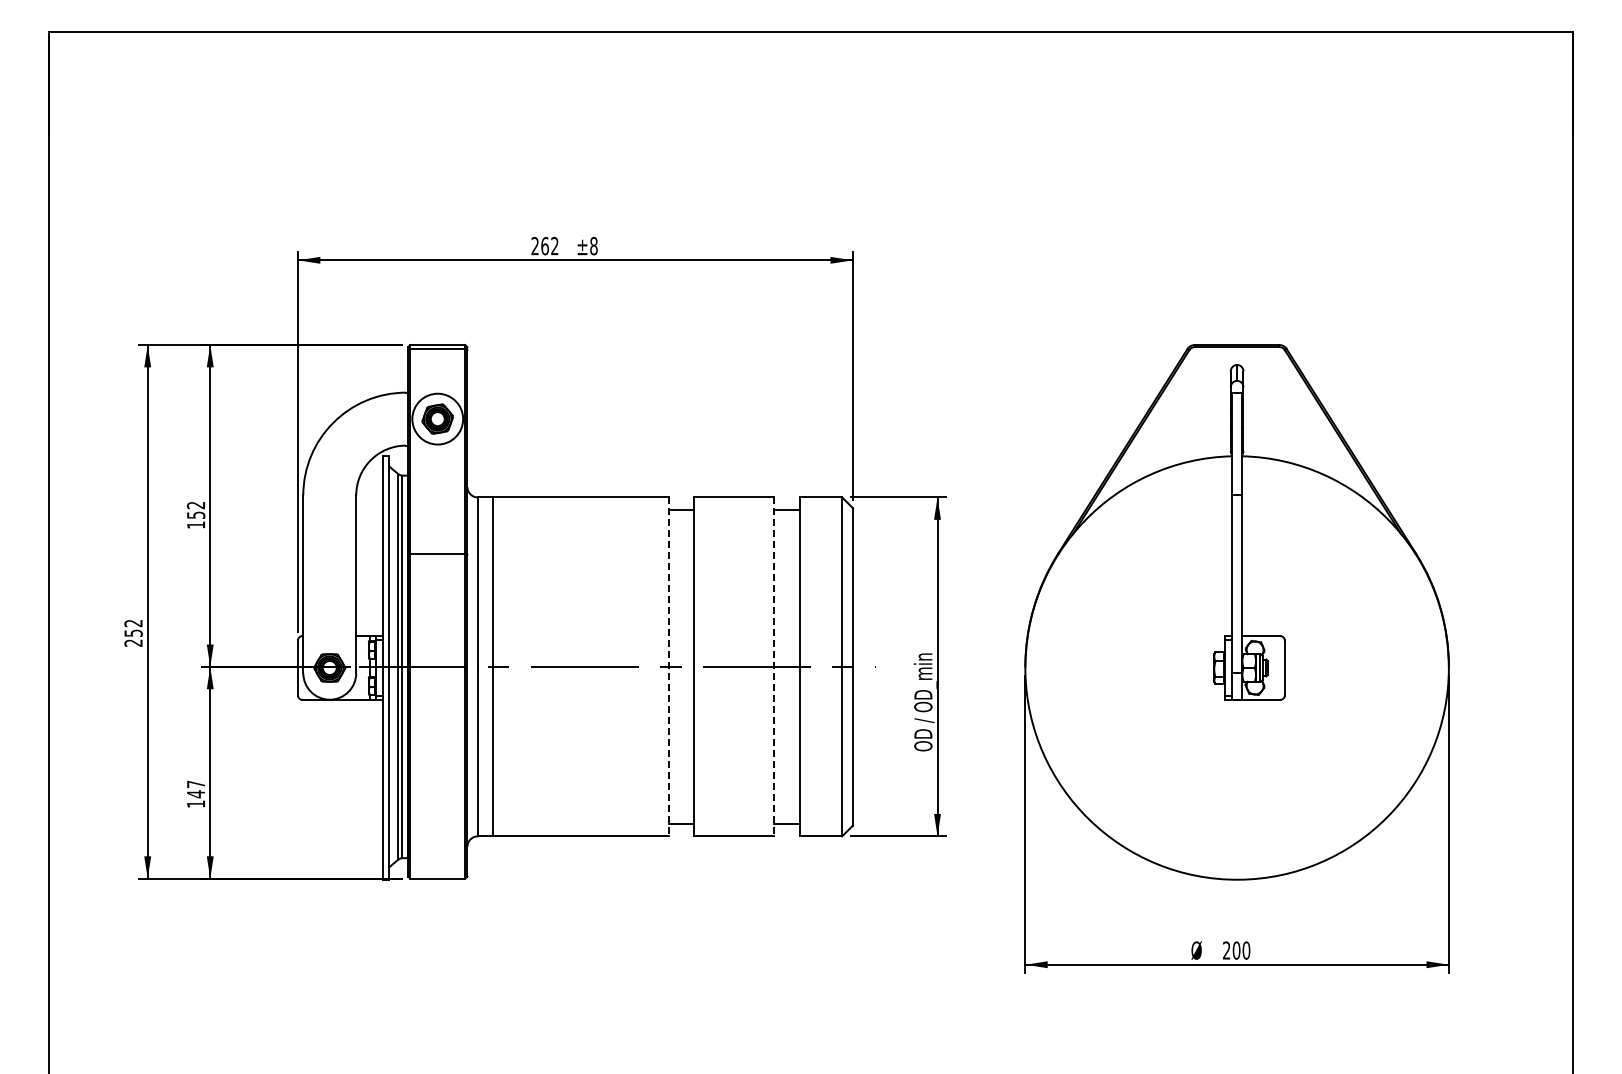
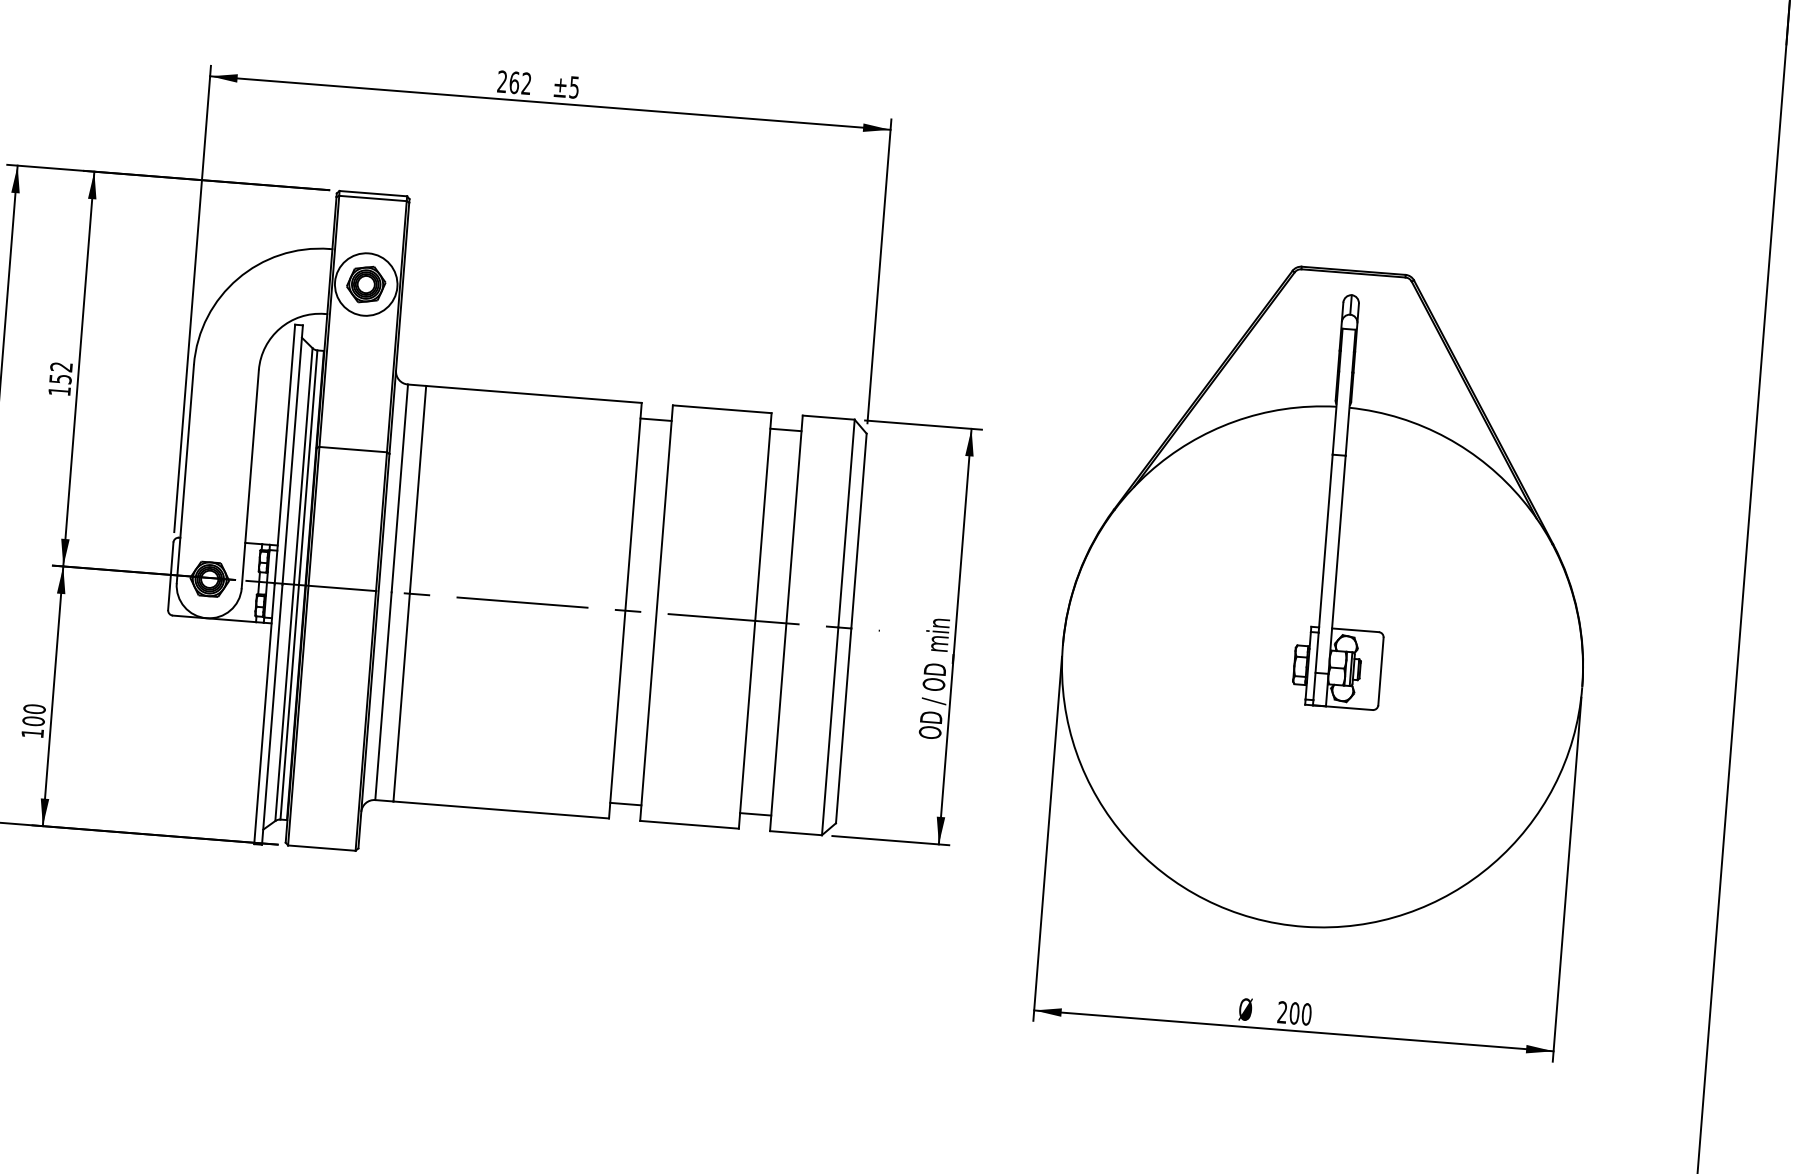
text: (593, 246) -> (573, 87), ±8 -> ±5
line: (668, 667) -> (625, 611), dashed -> solid
line: (774, 667) -> (755, 621), dashed -> solid
text: (195, 789) -> (33, 715), 147 -> 100

